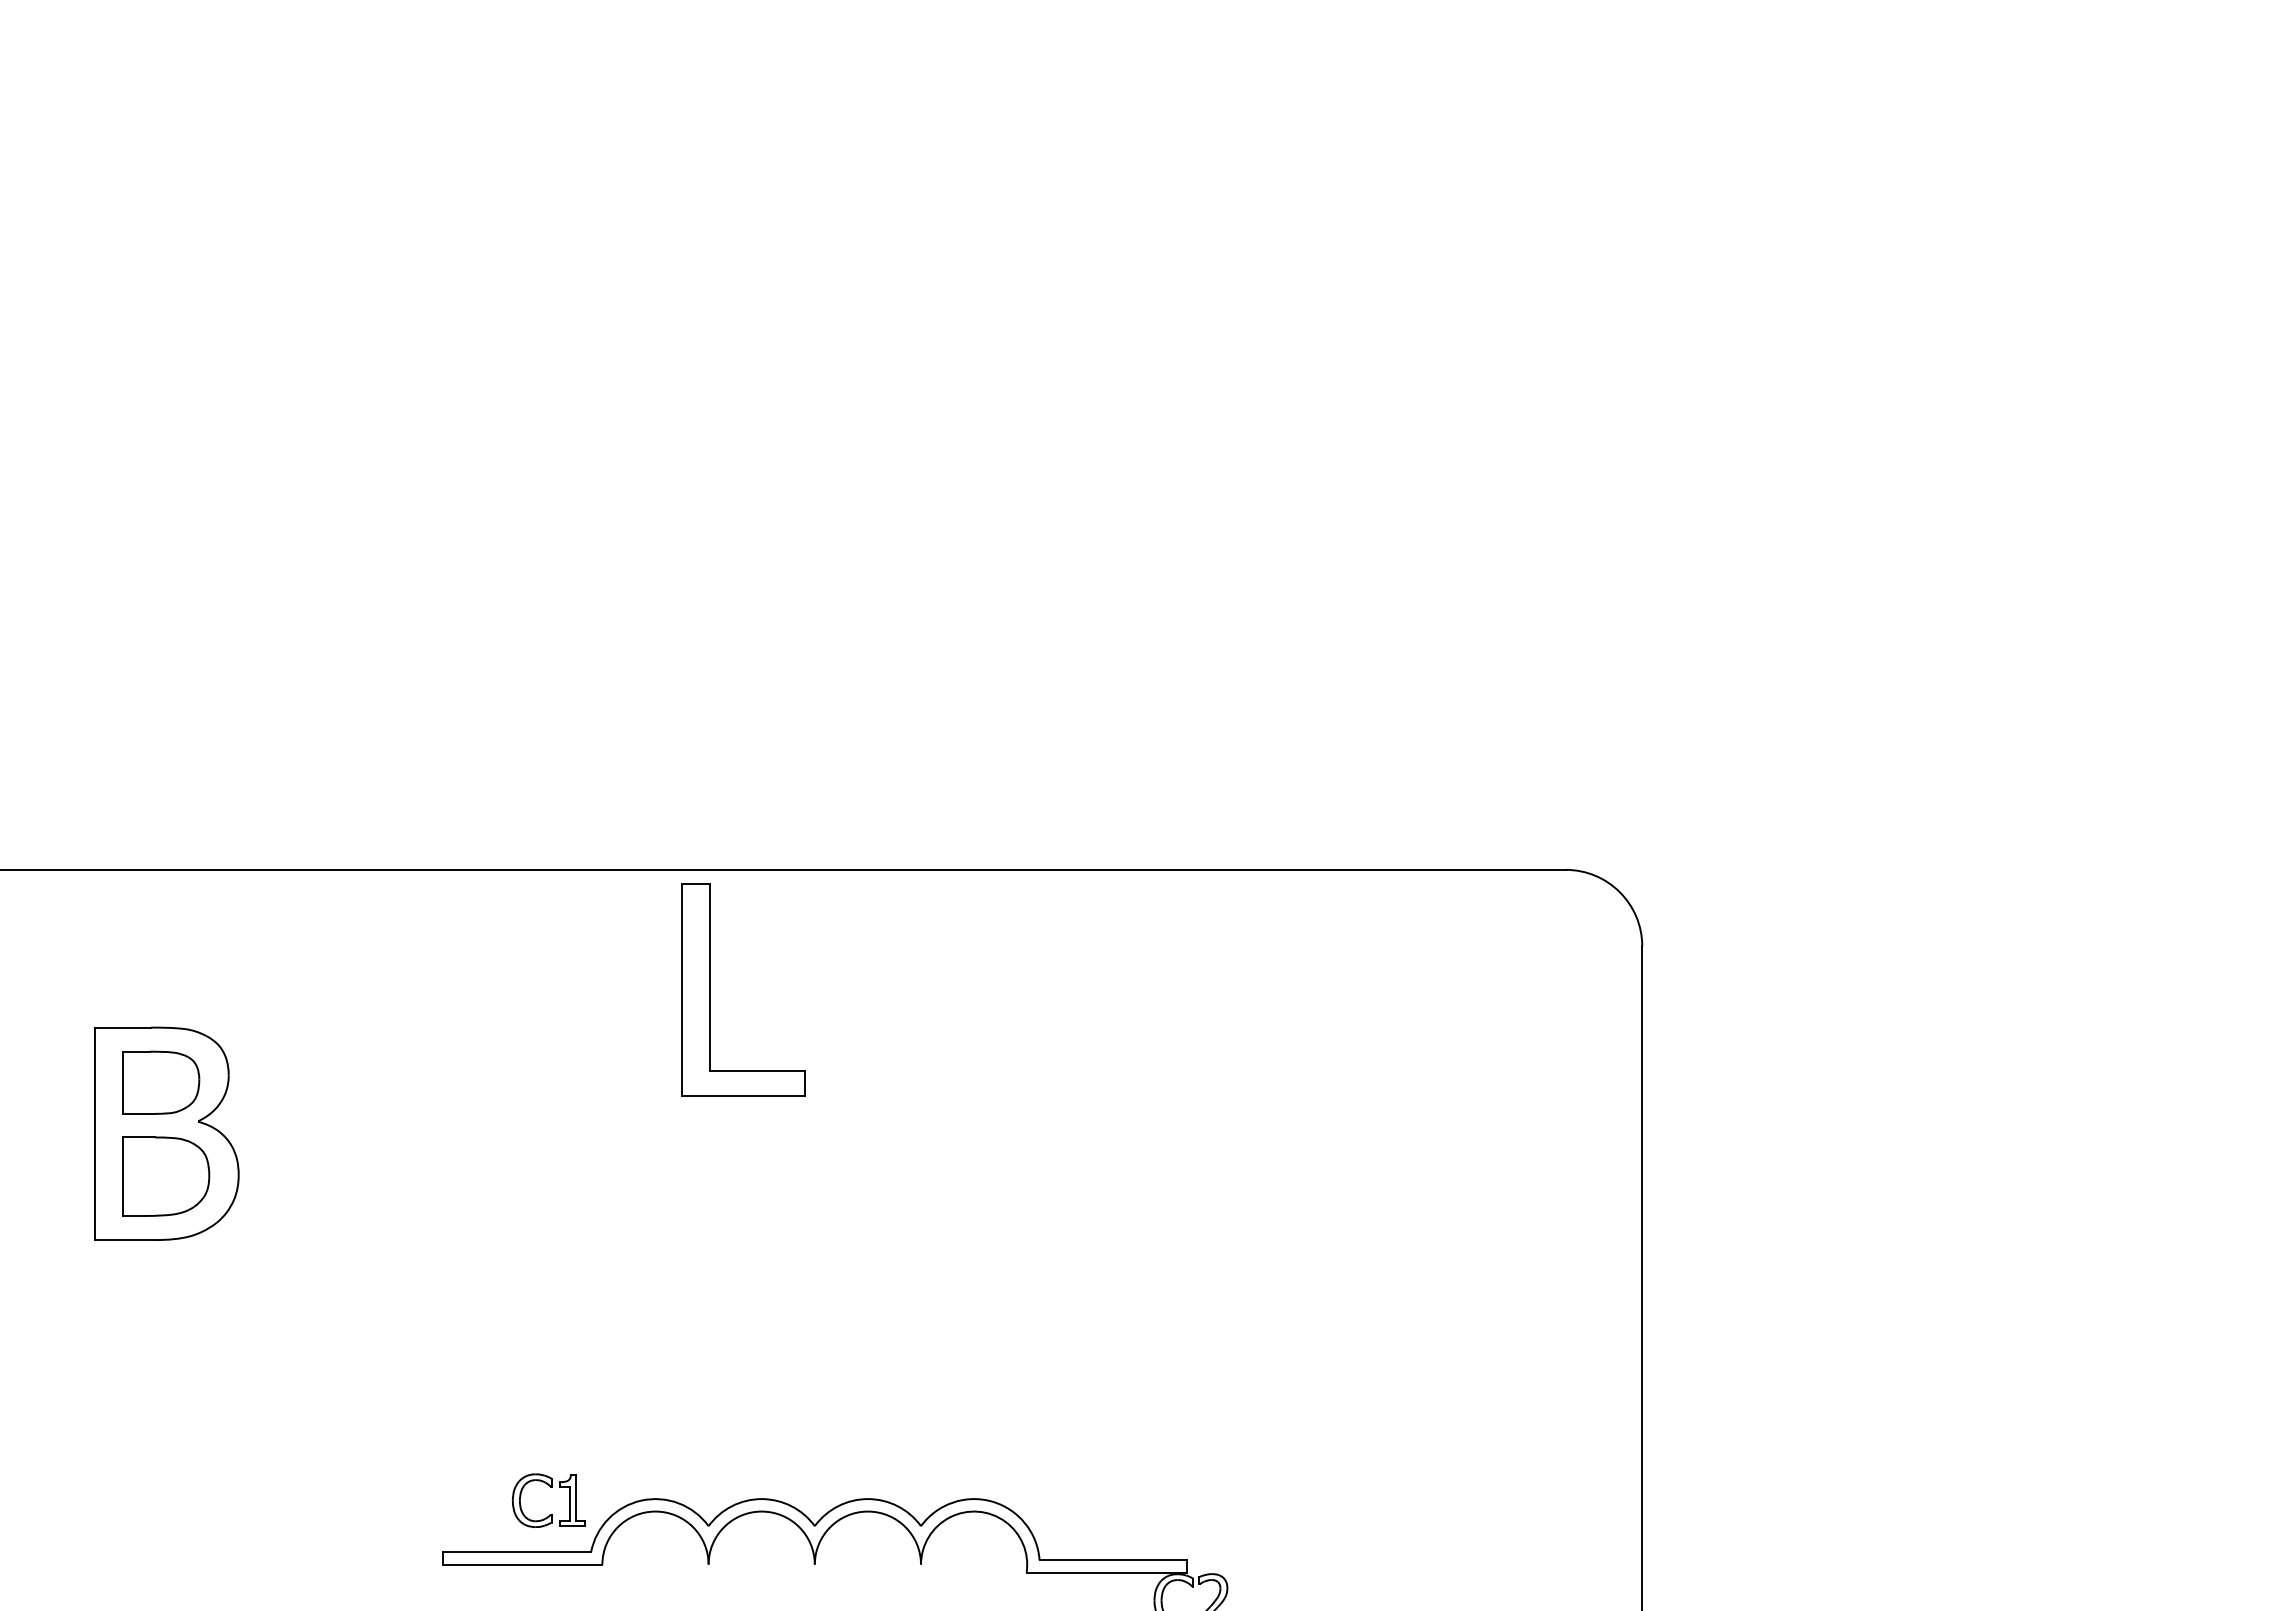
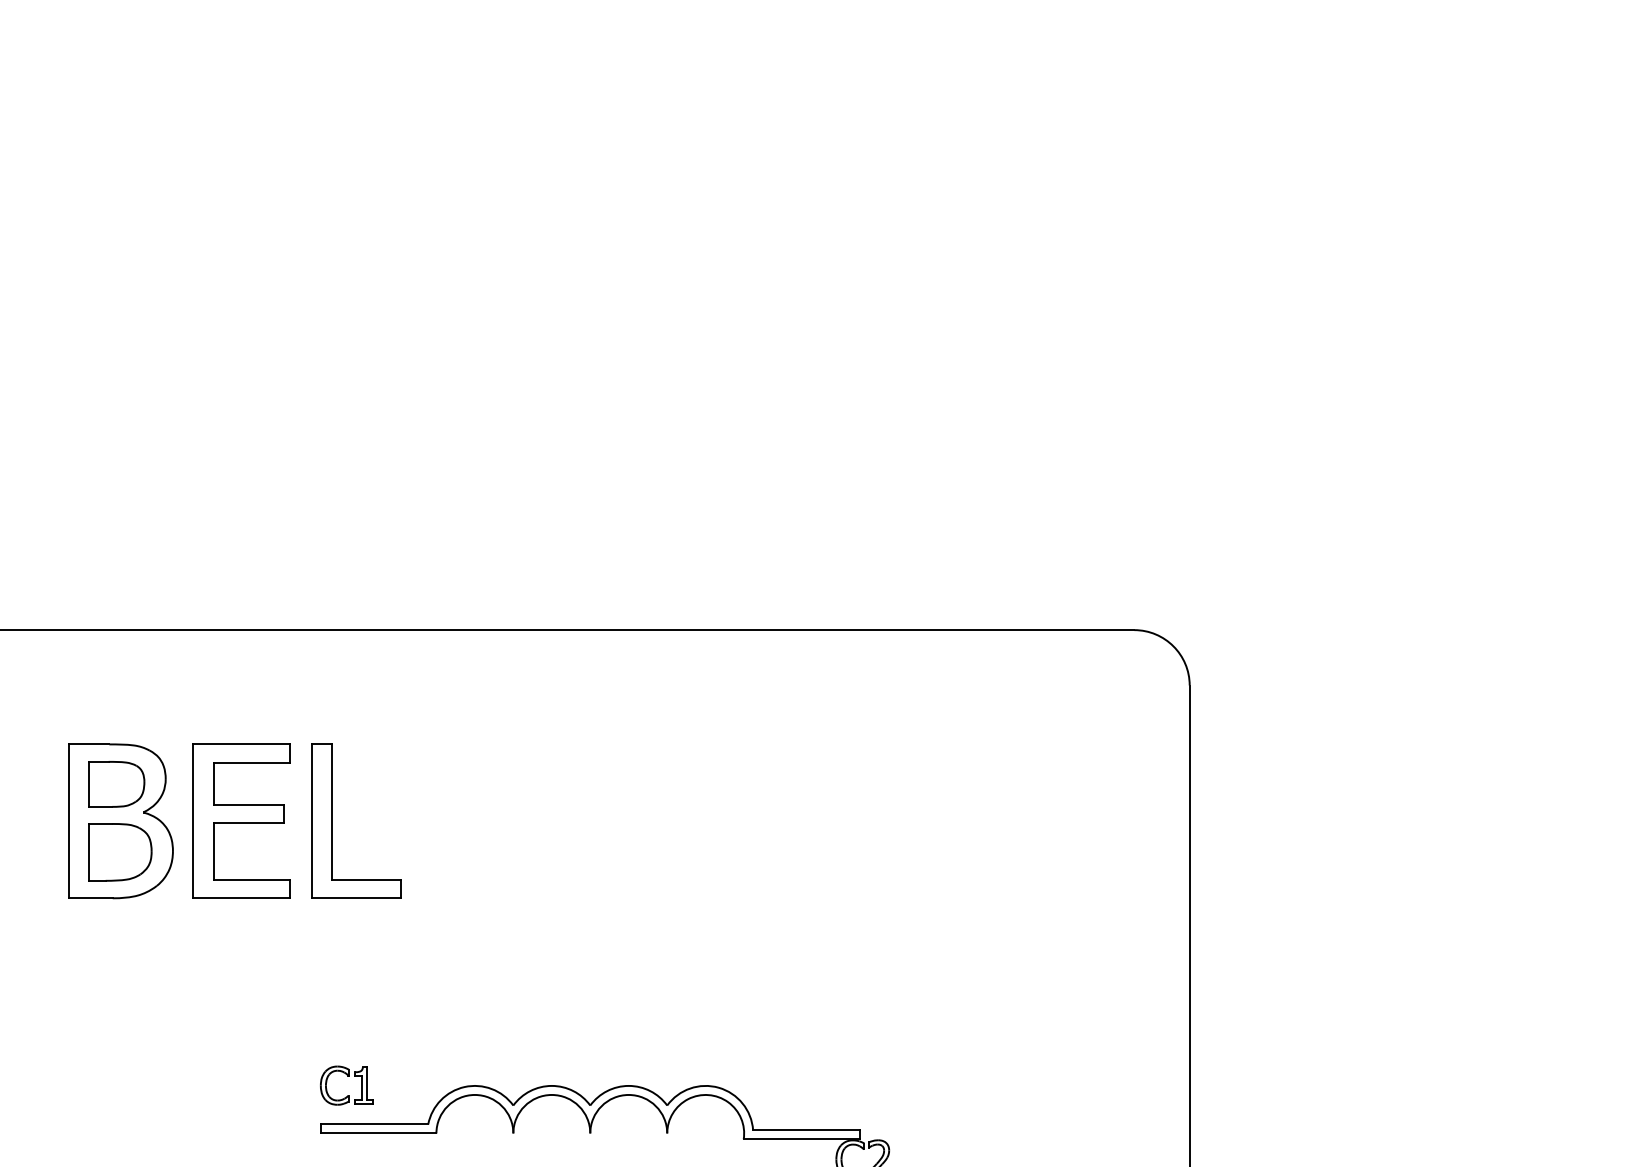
part: (710, 989) -> (332, 821), moved
part: (333, 1133) -> (241, 821), added
part: (550, 1487) -> (348, 1076), moved

